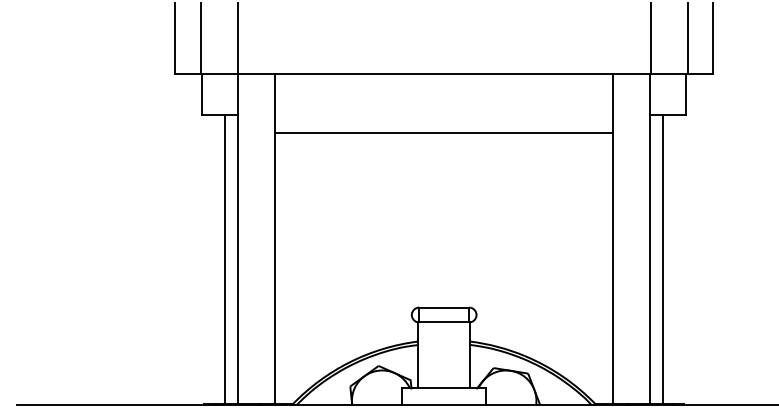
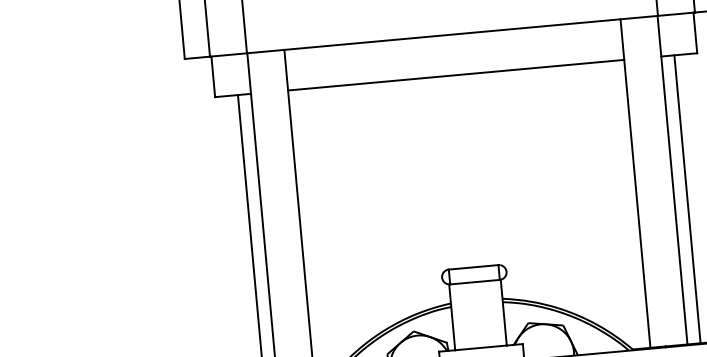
line: (443, 132) -> (455, 75), moved

